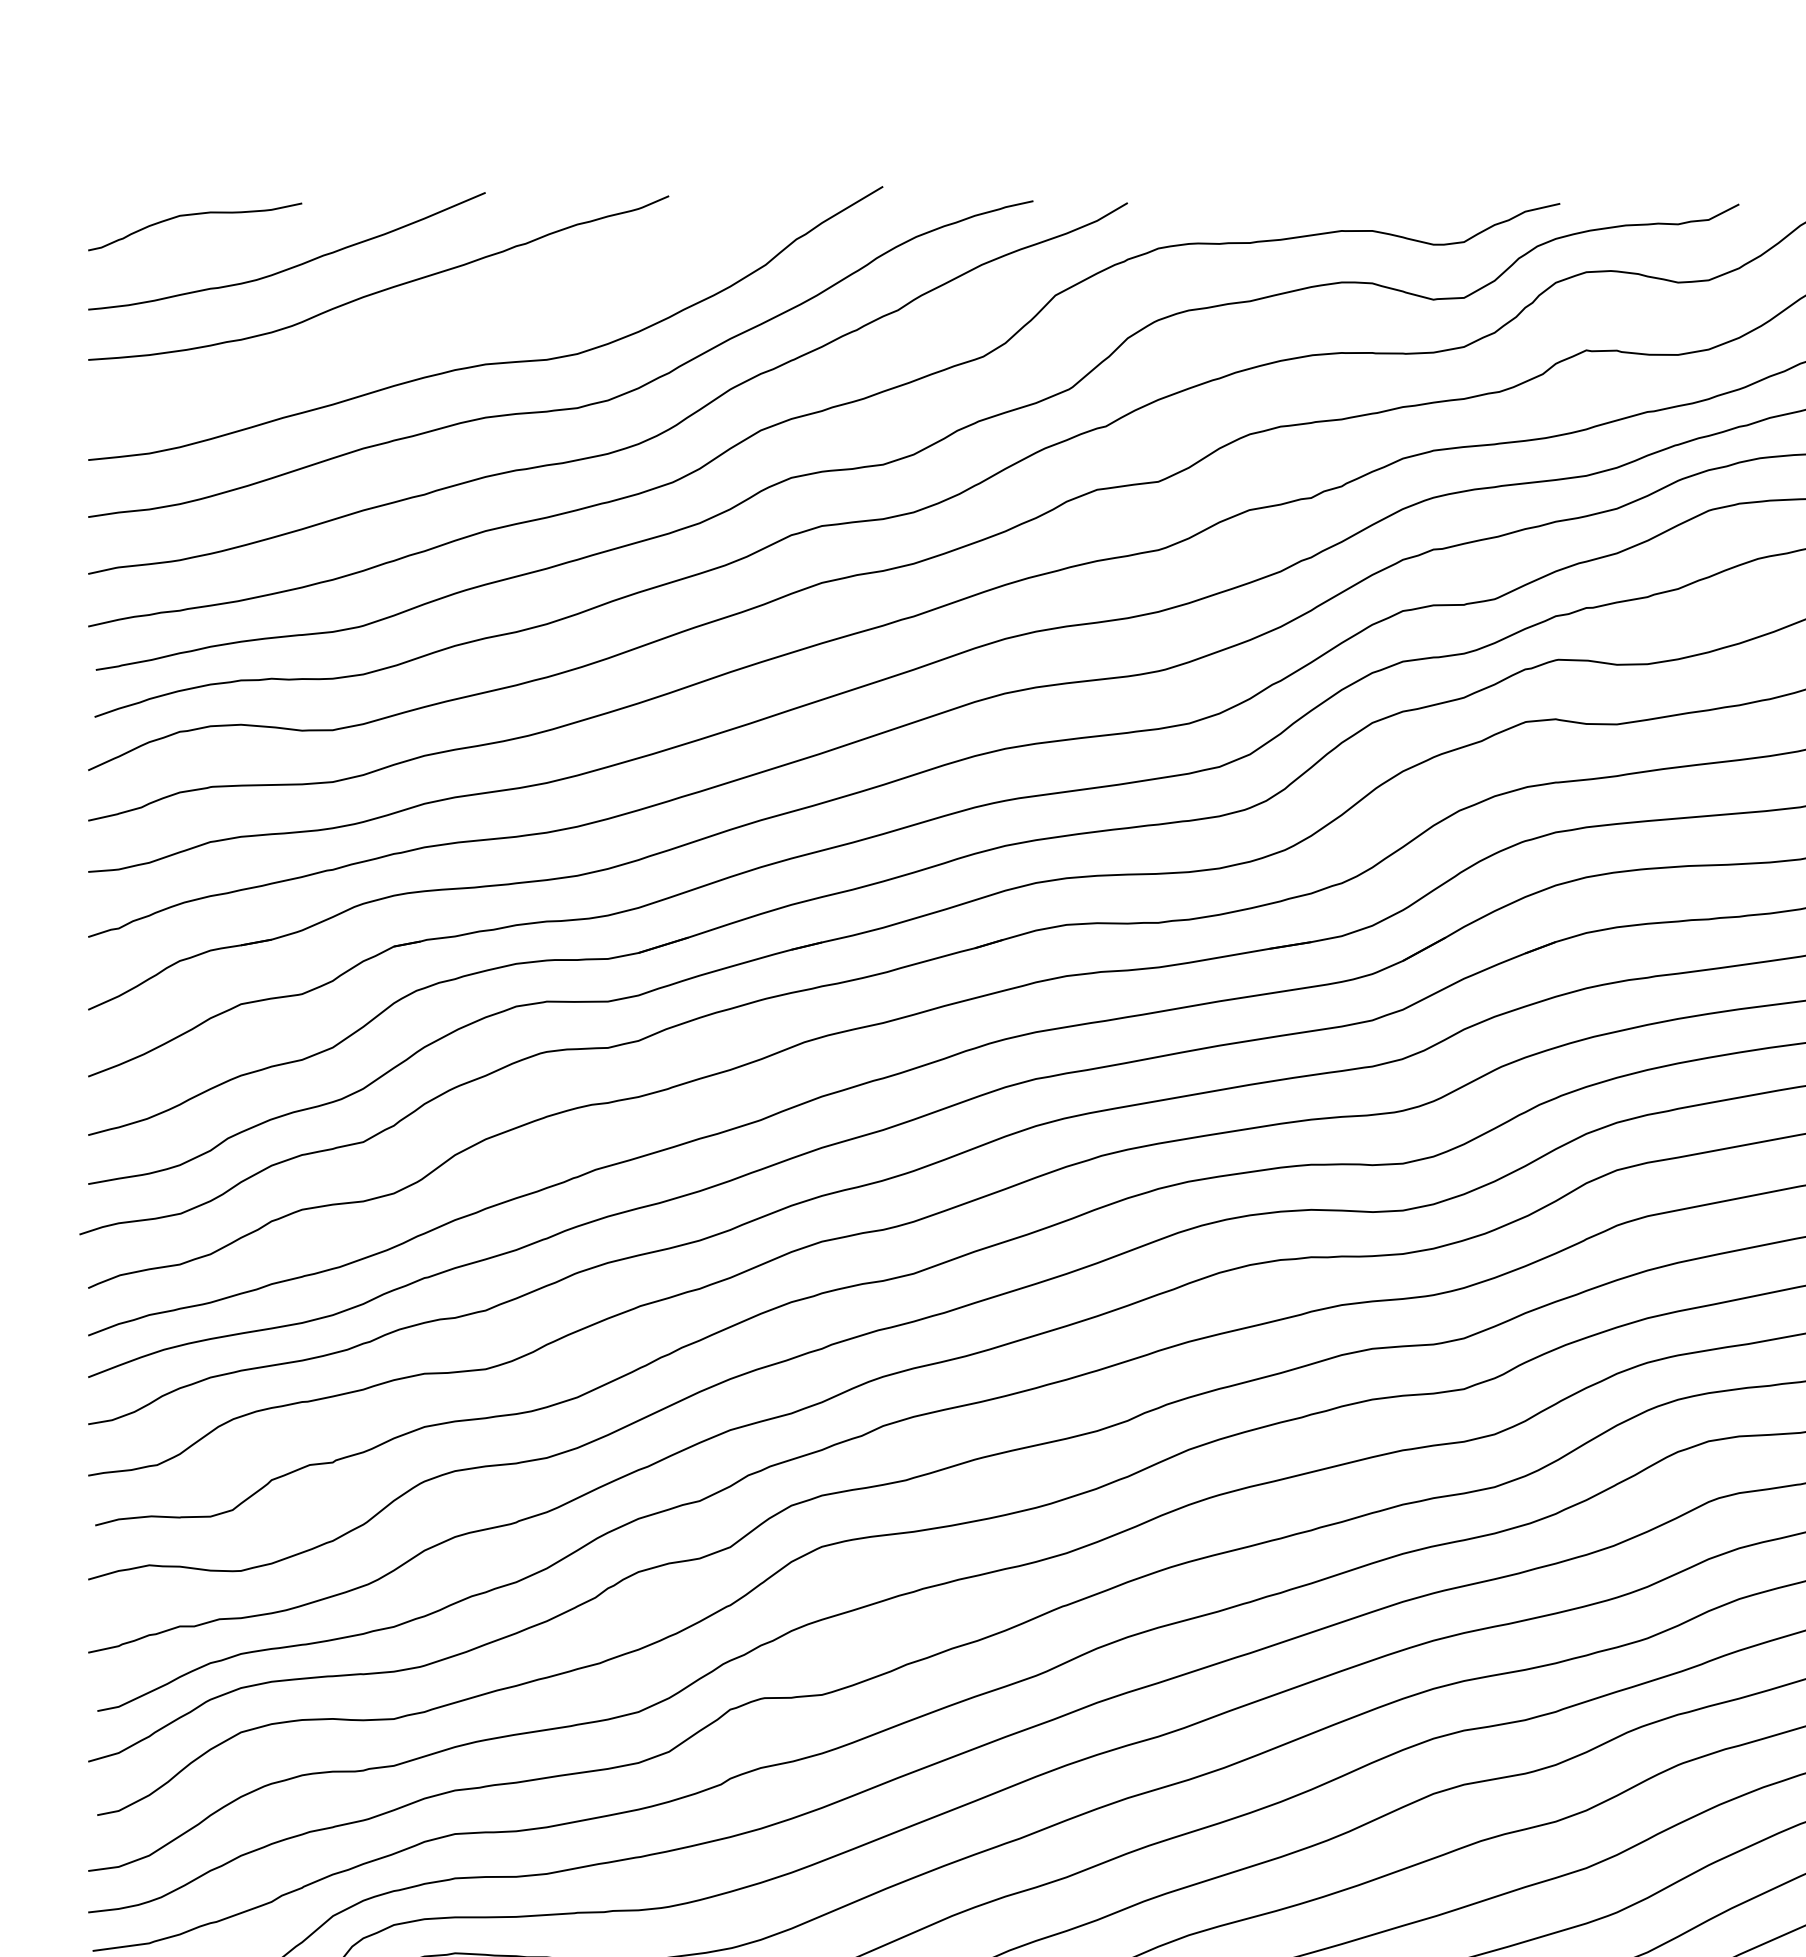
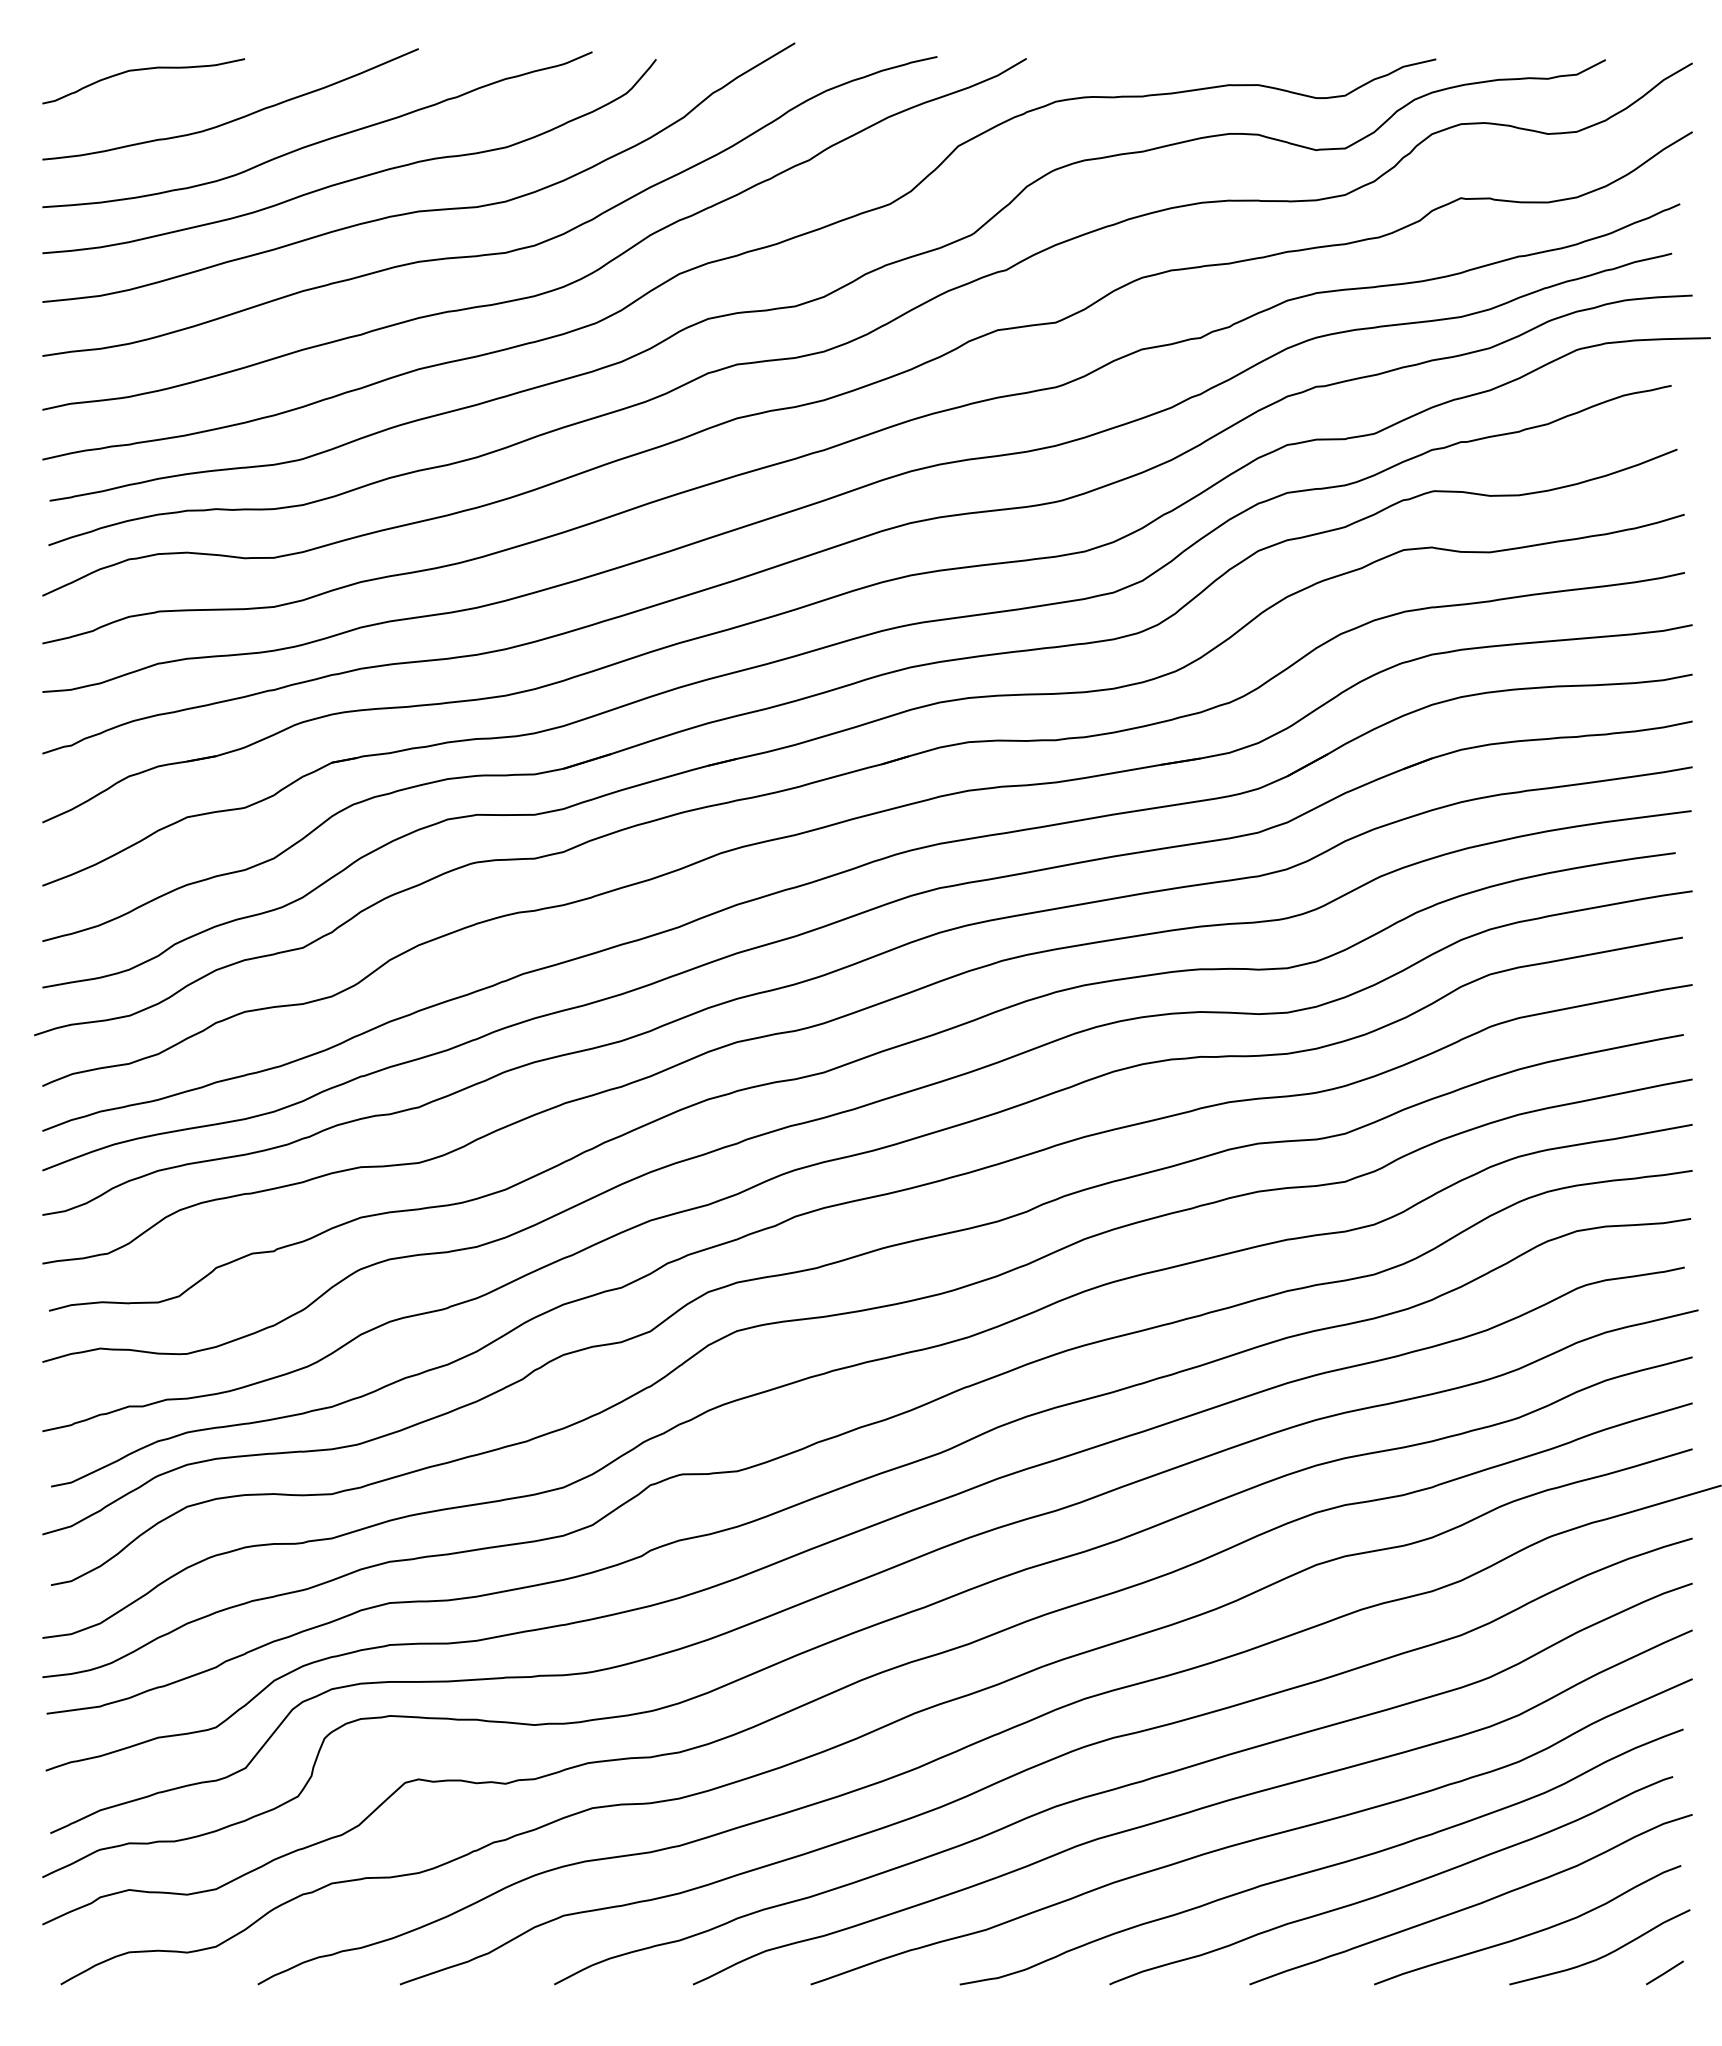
curve: (419, 328) -> (356, 177), added

